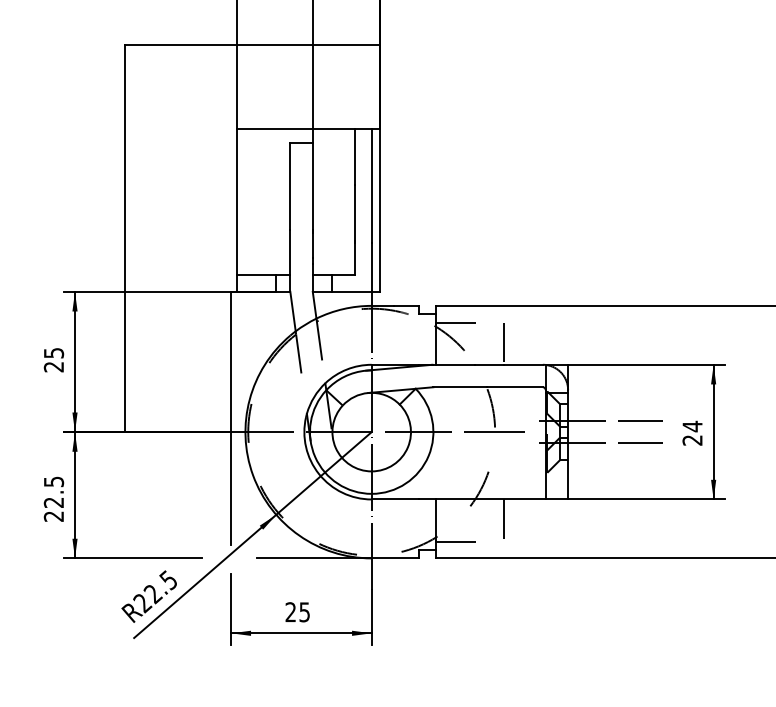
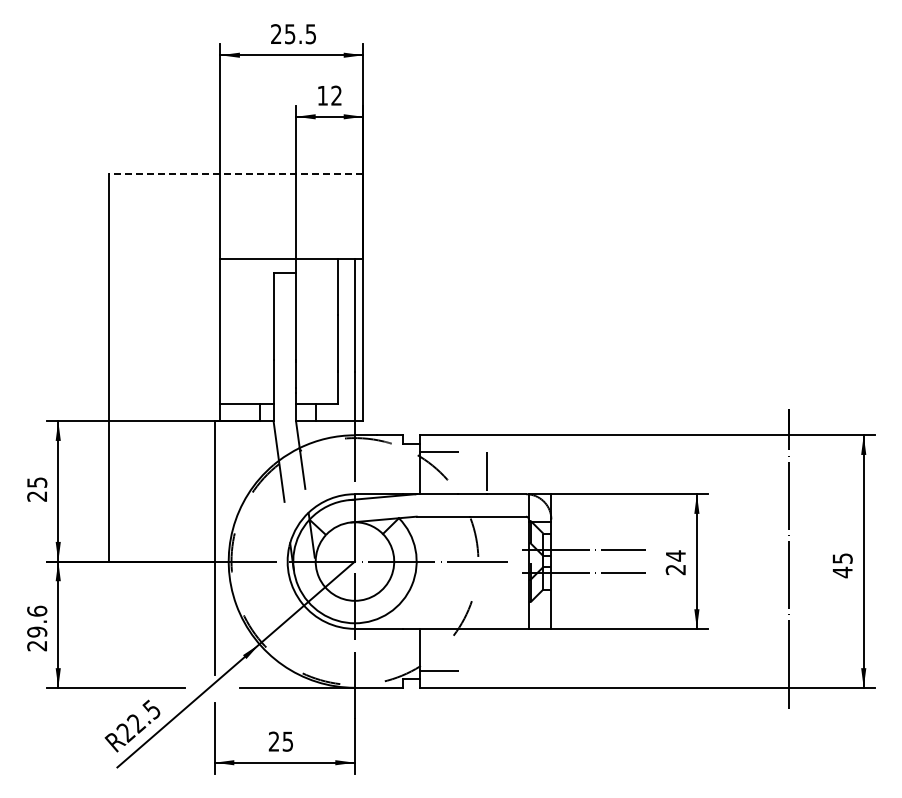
line: (252, 45) -> (235, 174), solid -> dashed
text: (54, 492) -> (37, 621), 22.5 -> 29.6
line: (503, 520) -> (486, 649), removed

